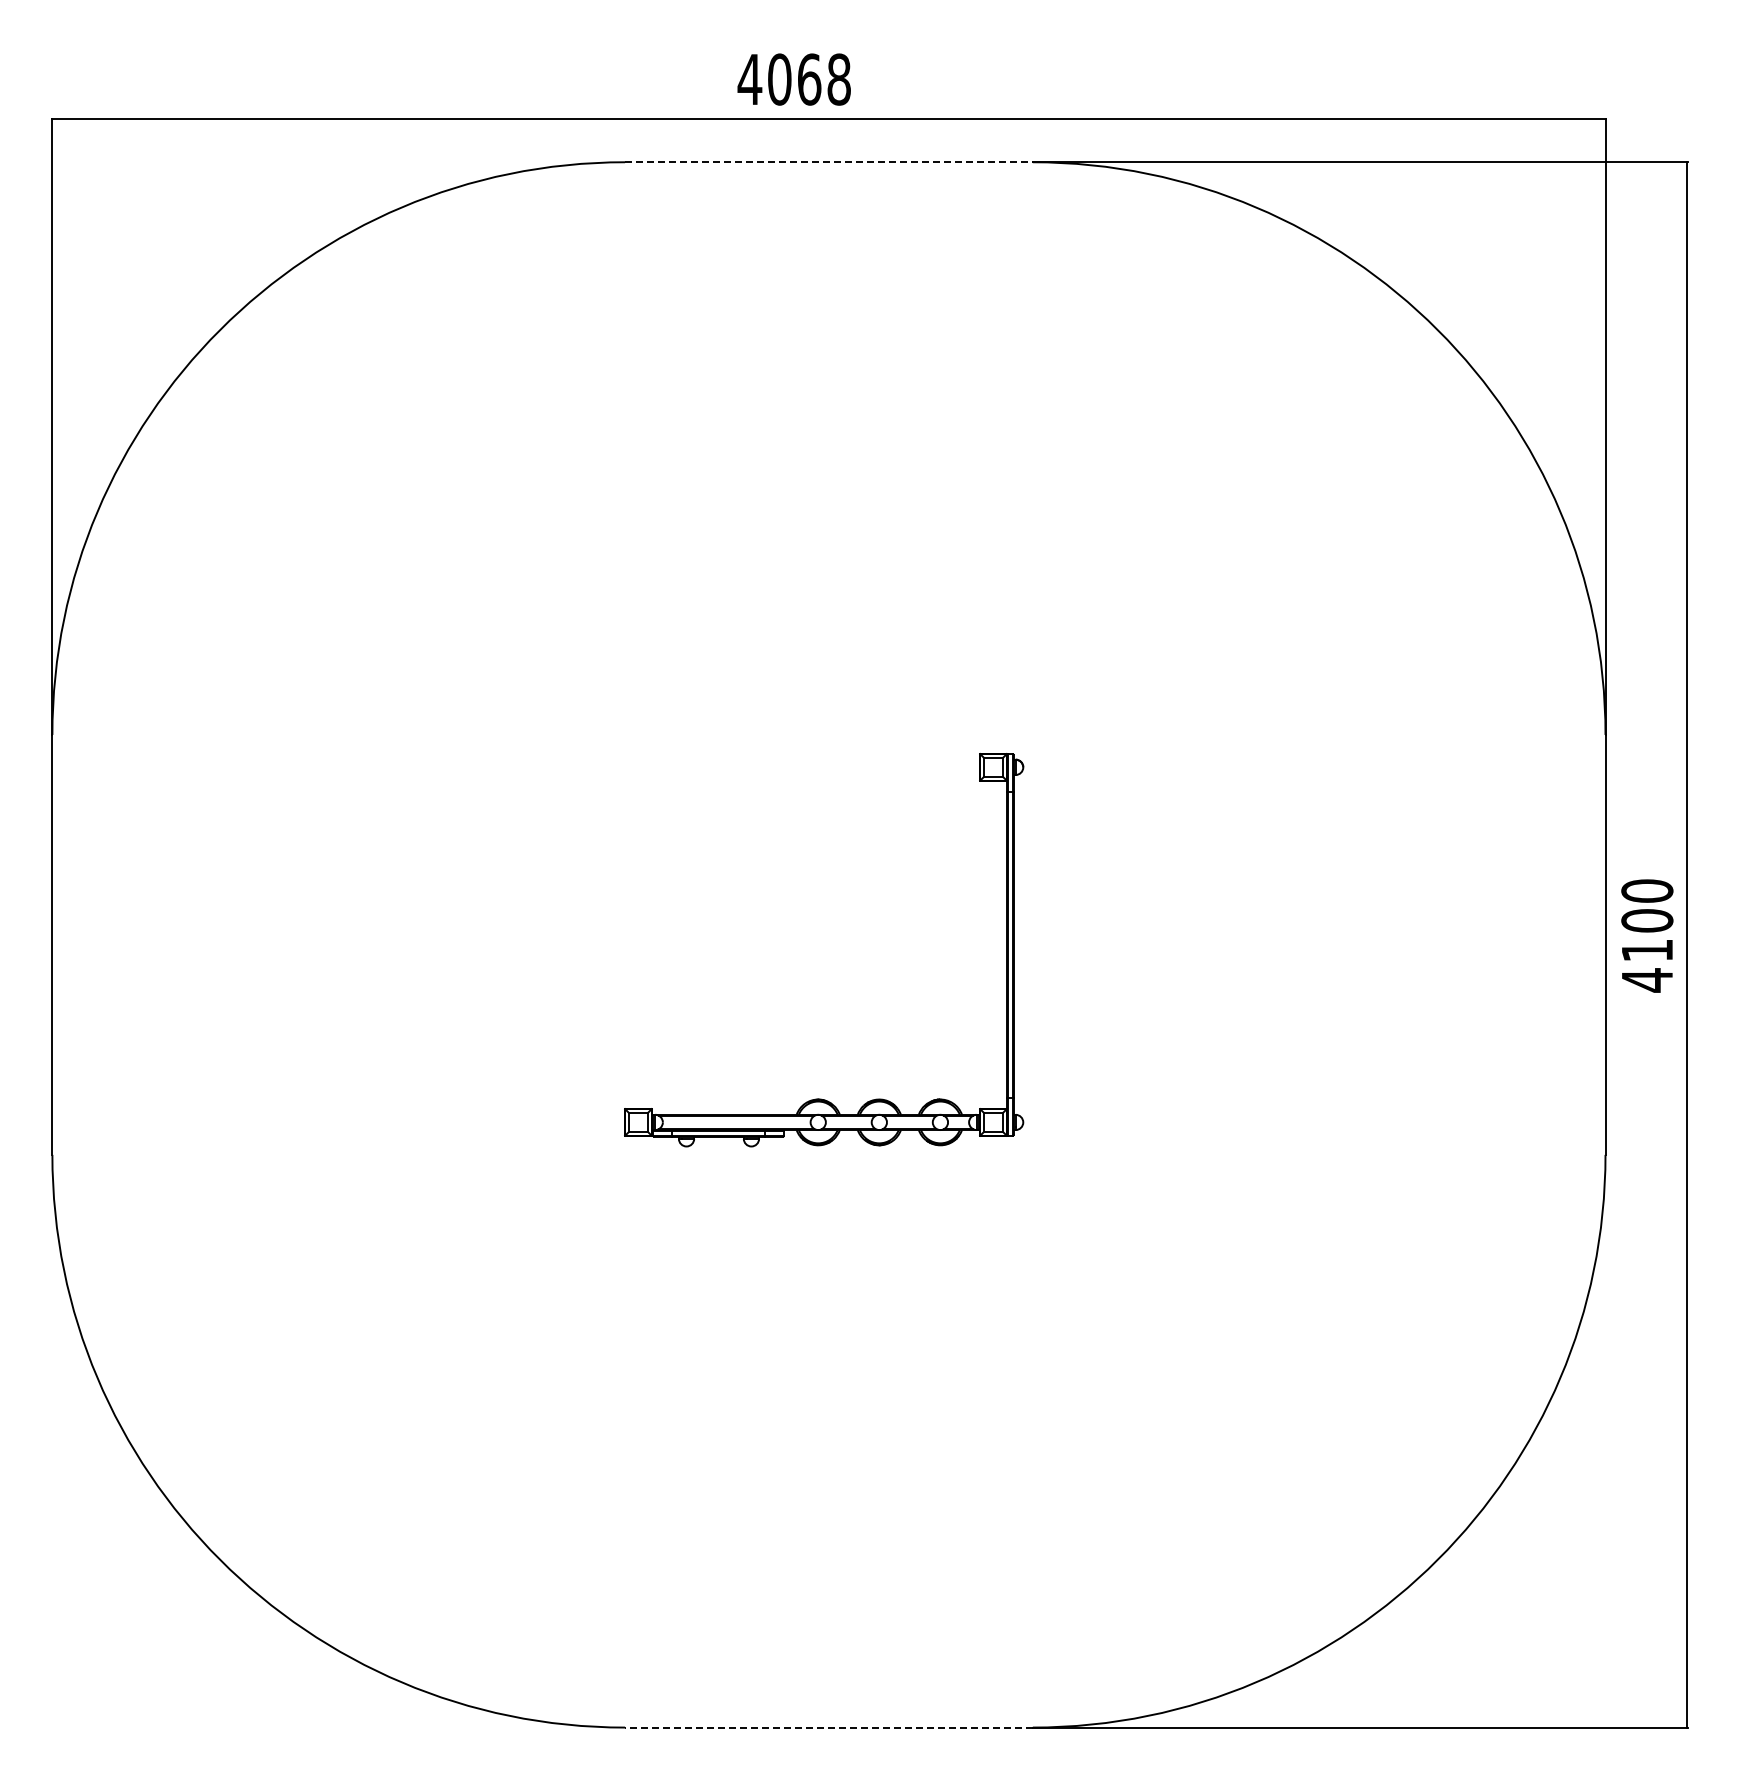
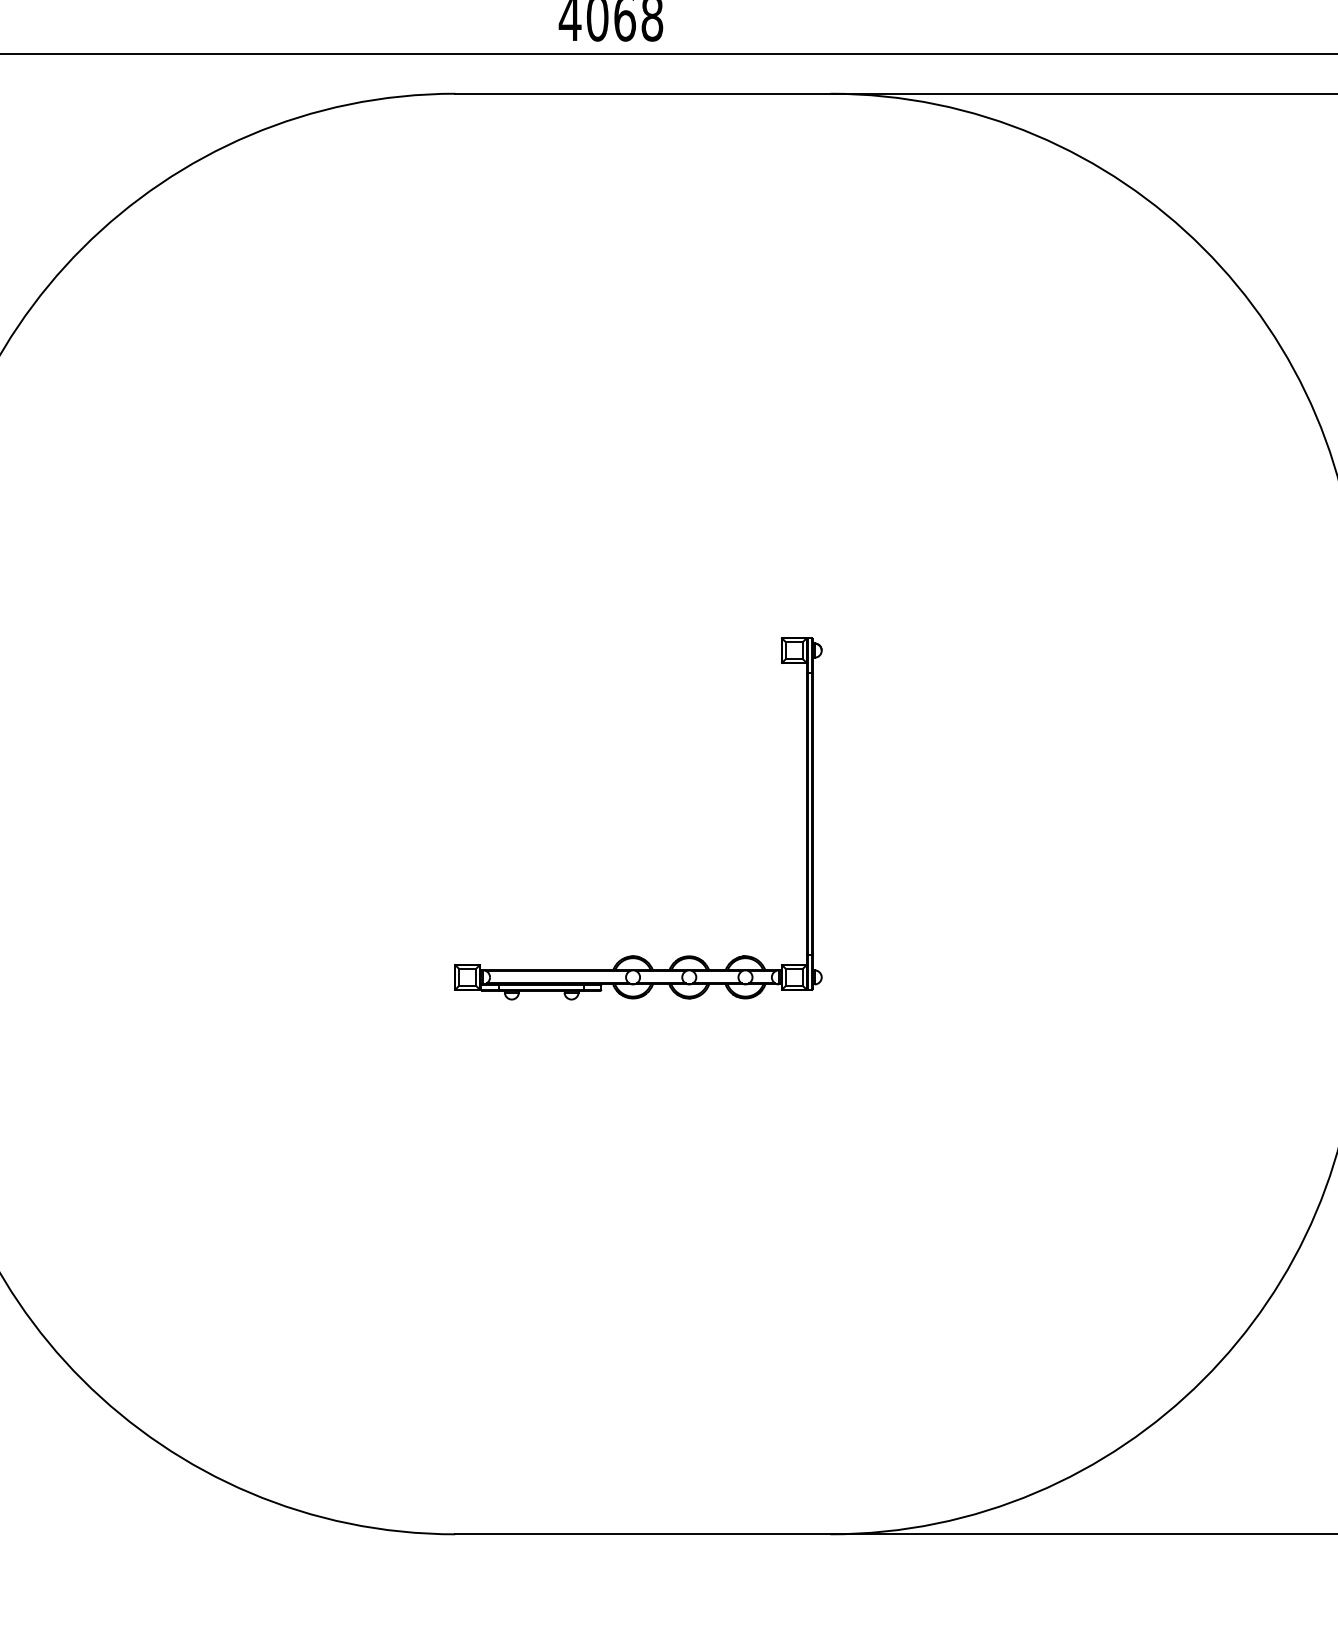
line: (828, 162) -> (642, 93), dashed -> solid
line: (828, 1727) -> (642, 1534), dashed -> solid

